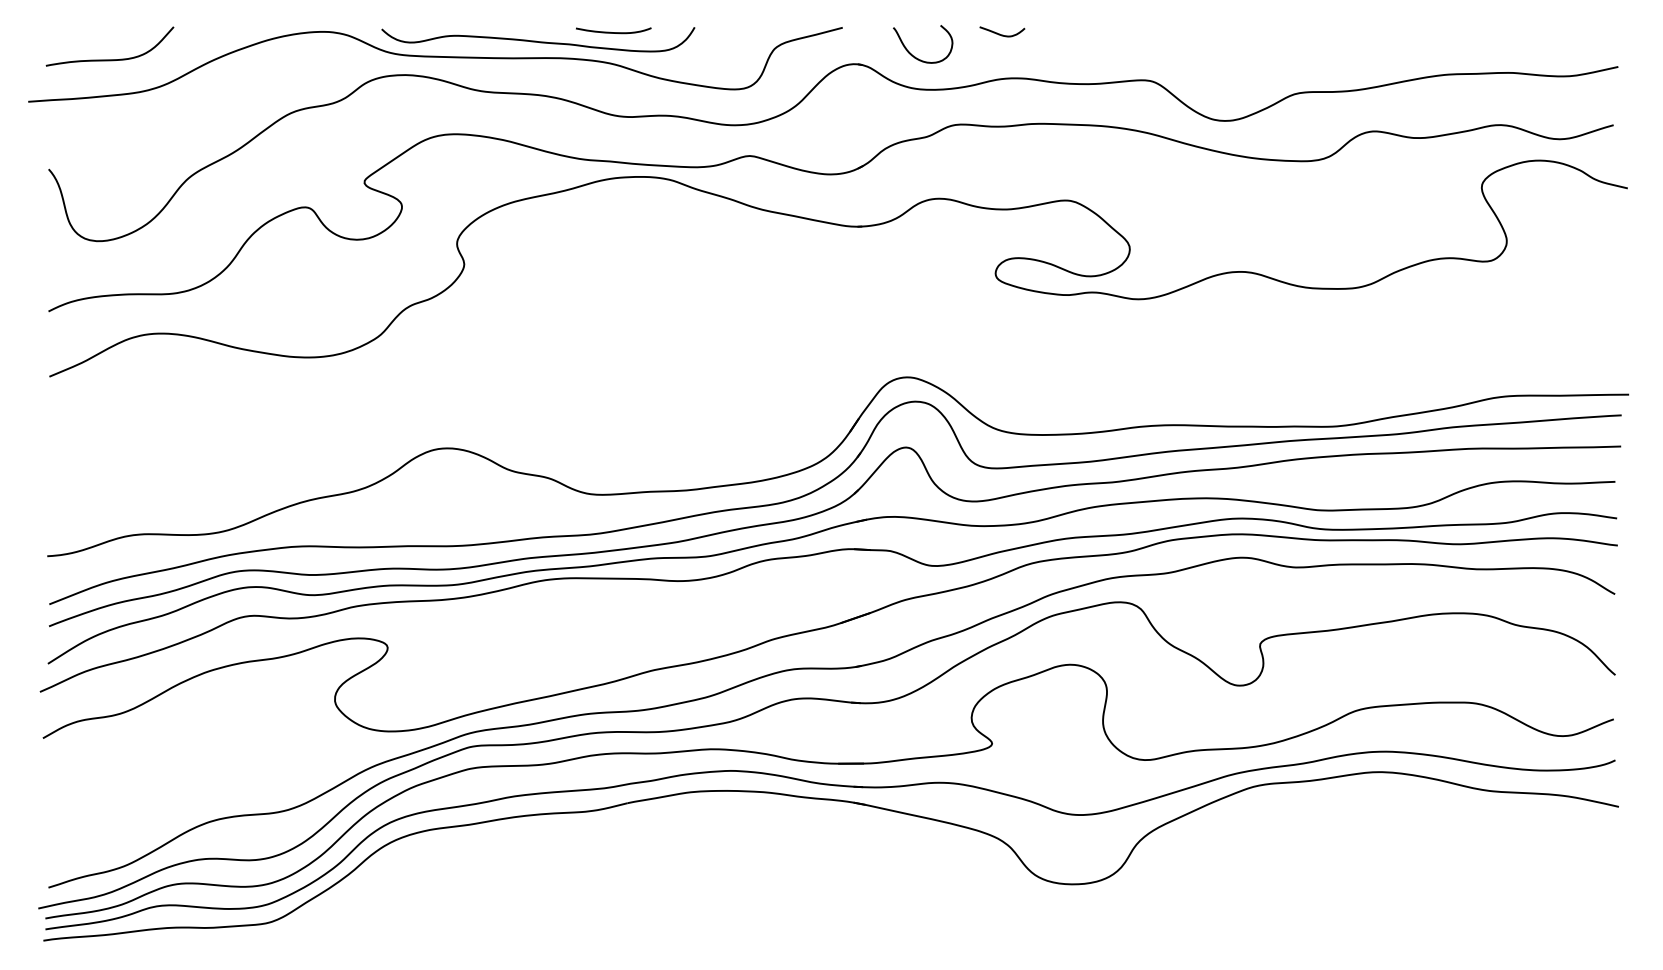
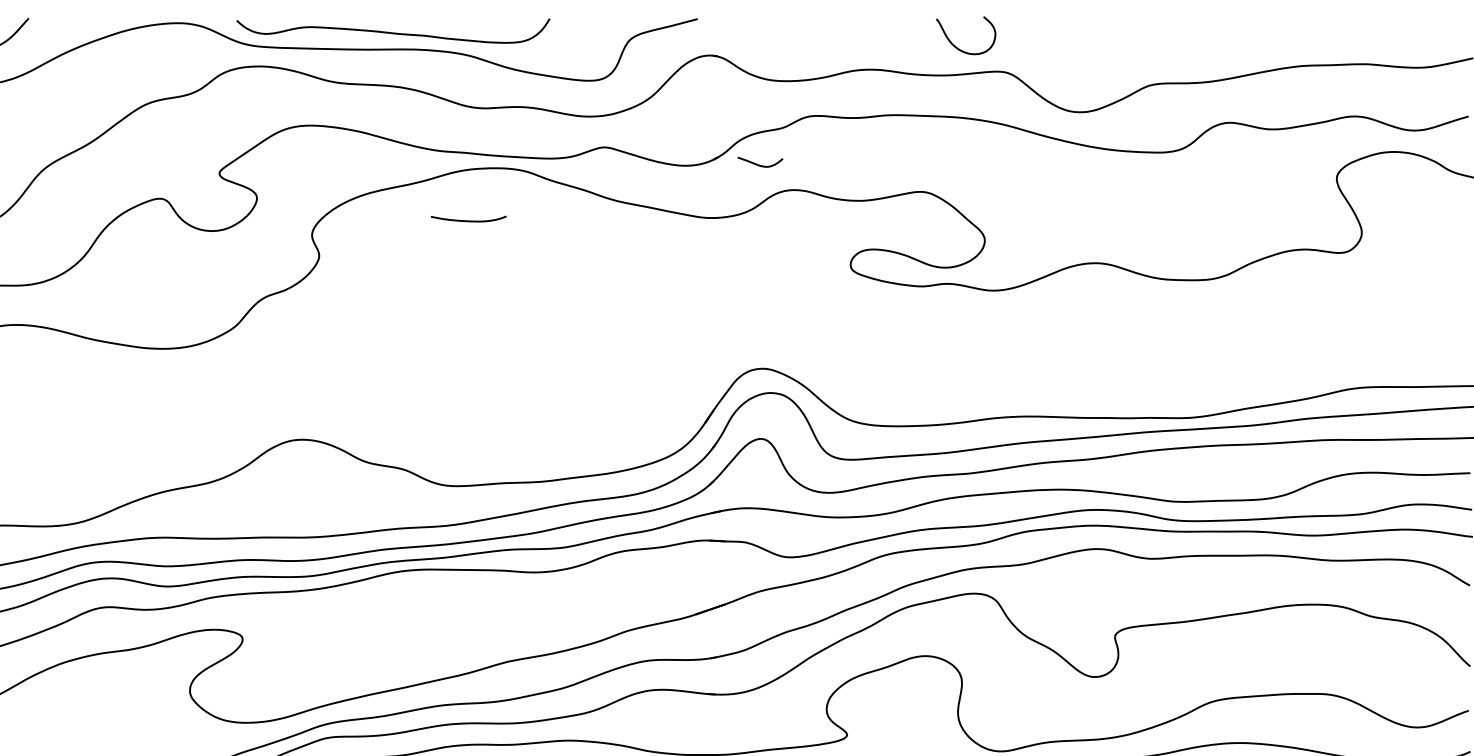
curve: (613, 32) -> (468, 220), moved
curve: (1002, 34) -> (760, 164), moved
curve: (915, 56) -> (958, 47), moved

